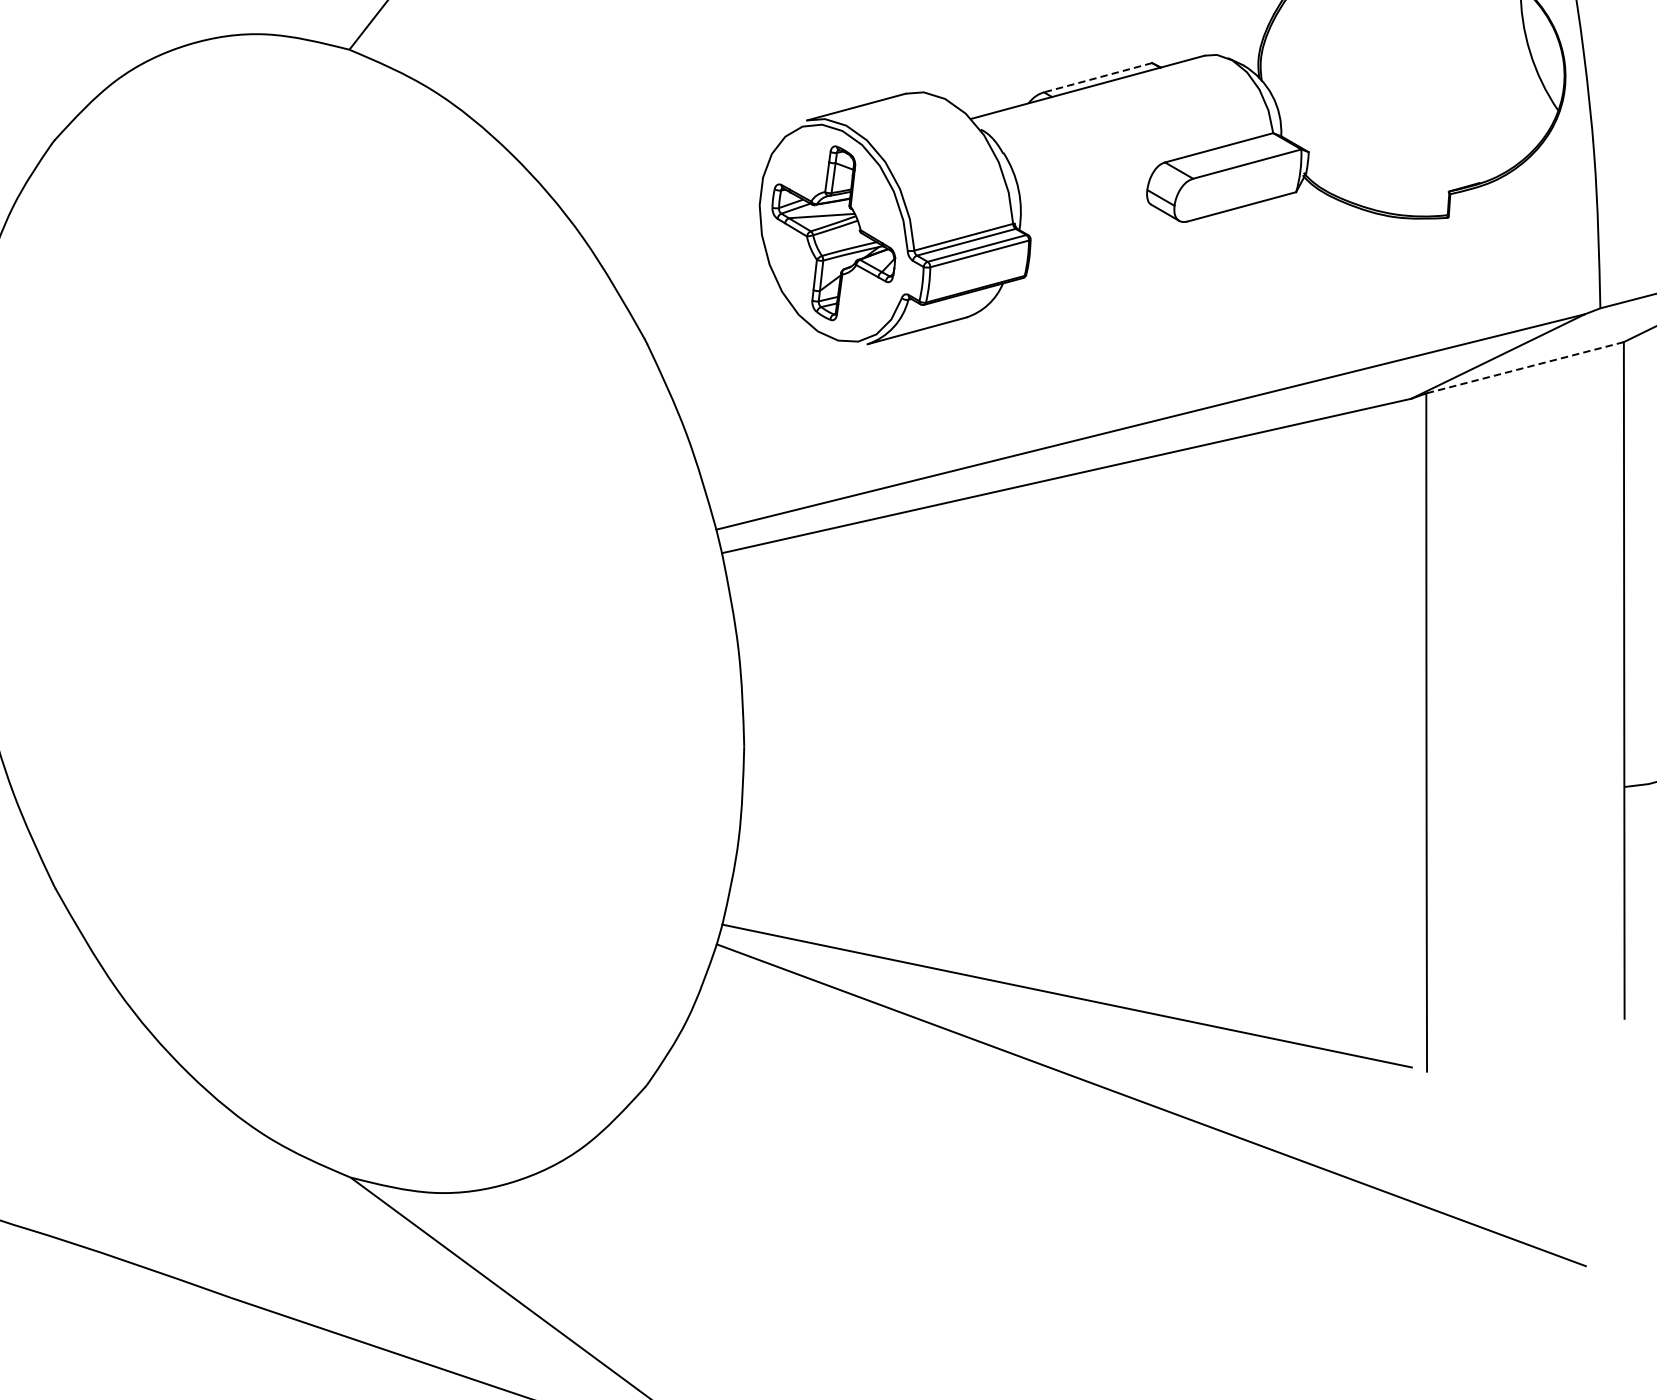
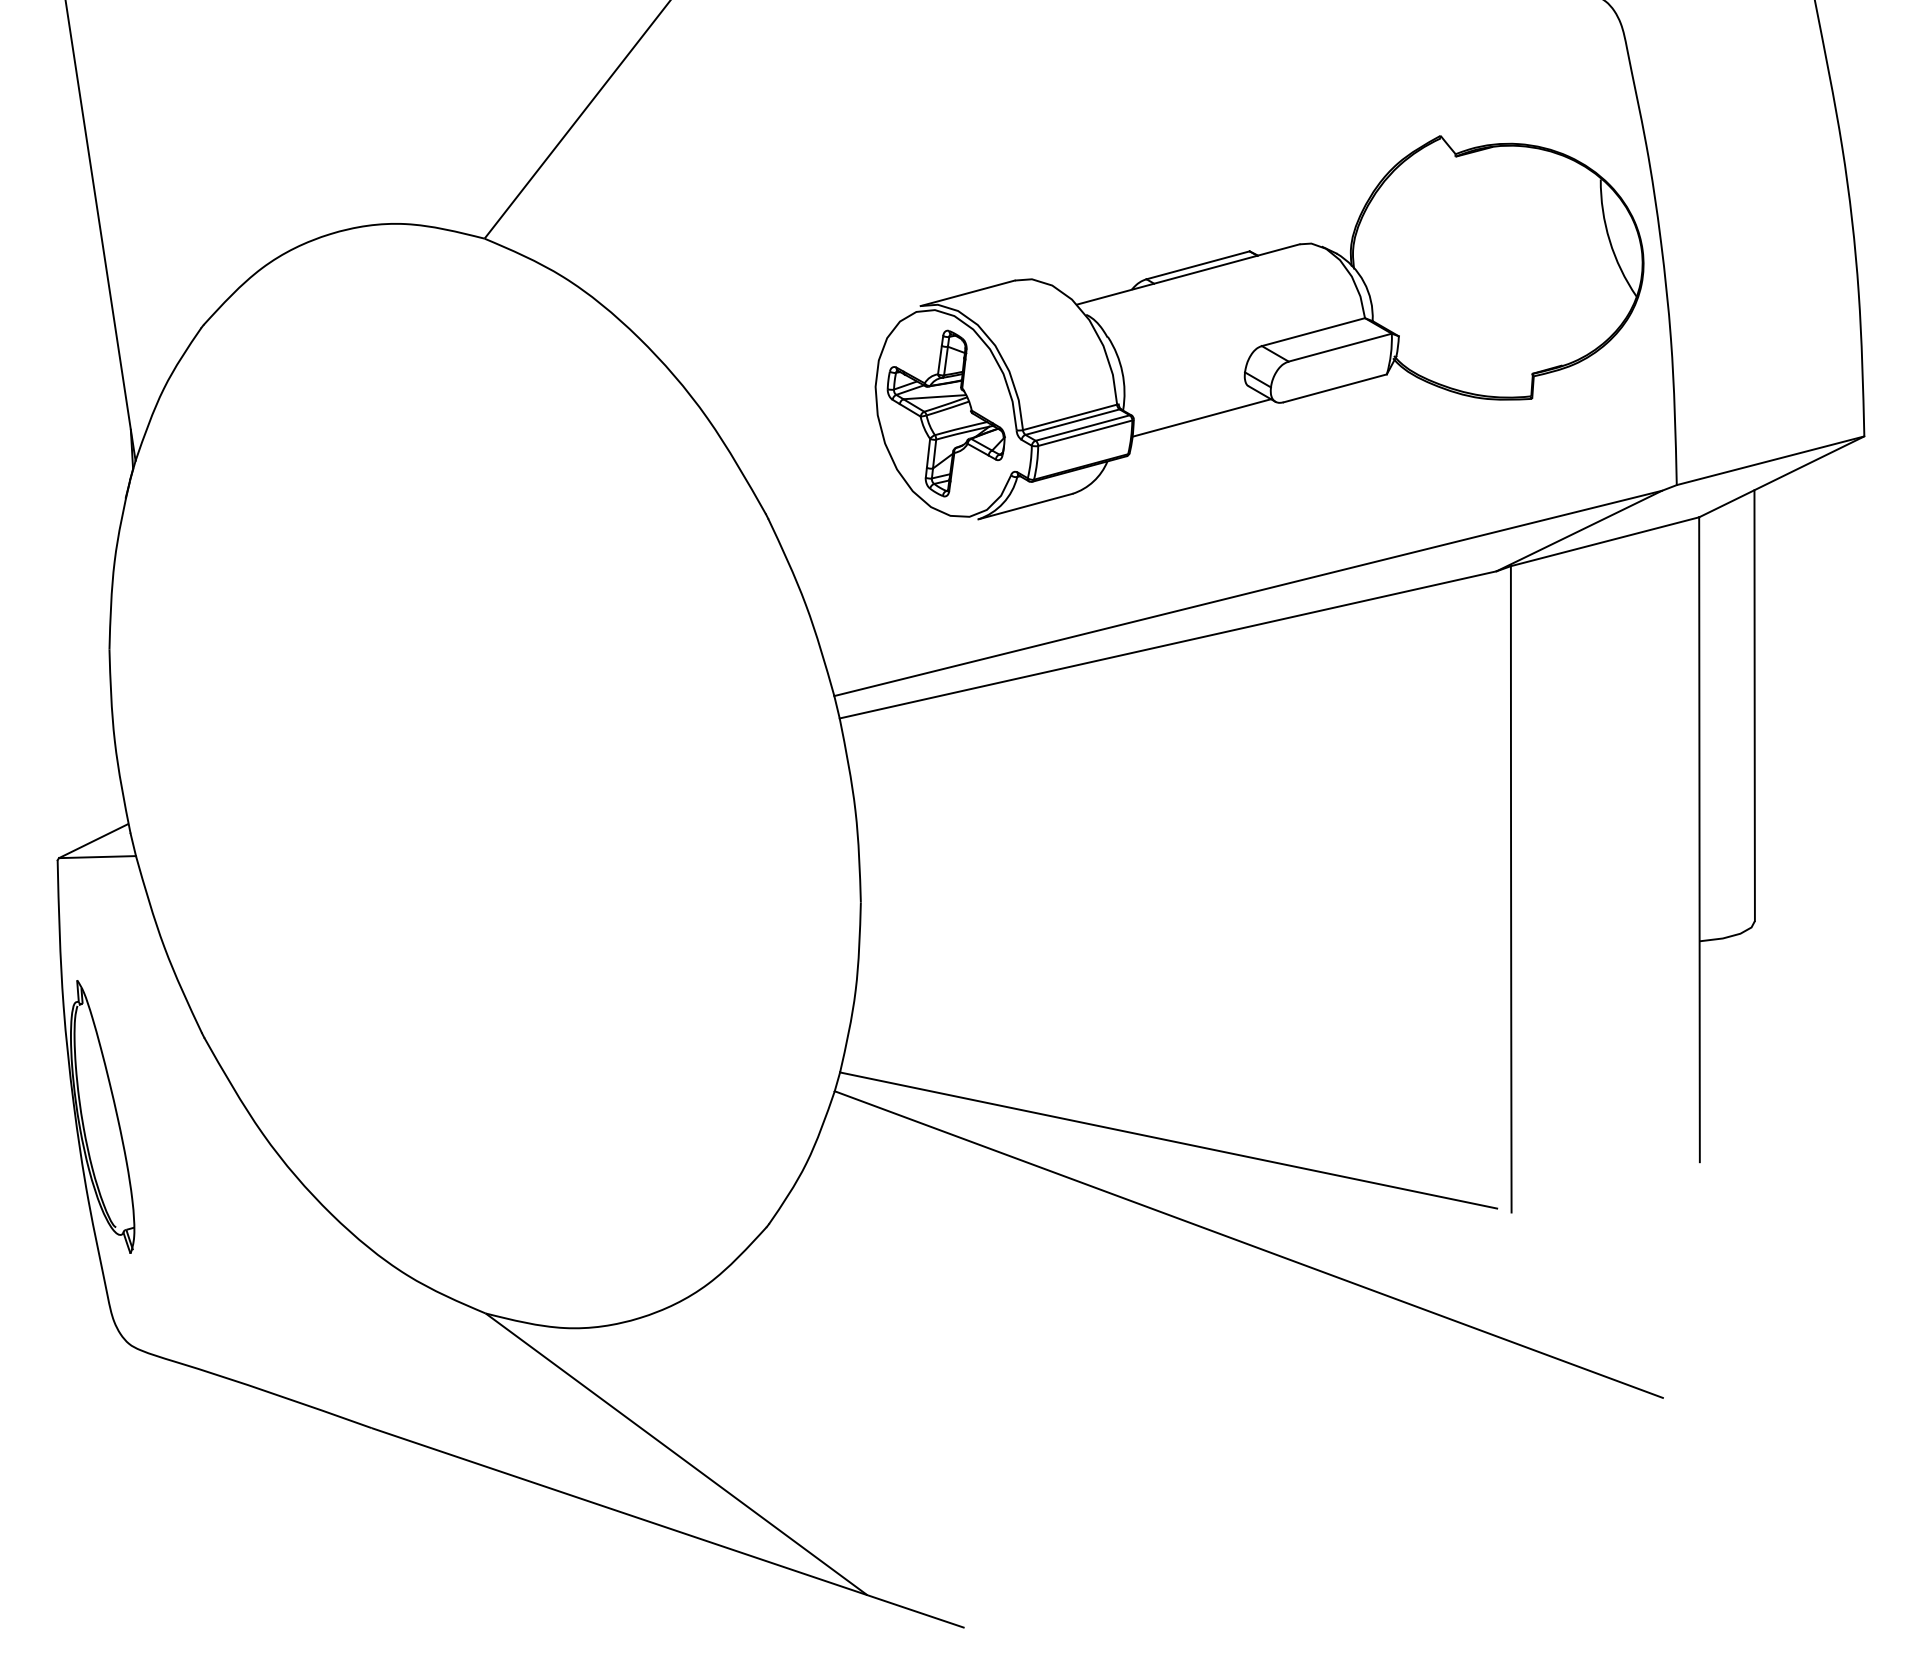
line: (1097, 77) -> (1197, 265), dashed -> solid
line: (1101, 237) -> (1201, 417), added
line: (1524, 367) -> (1604, 541), dashed -> solid

